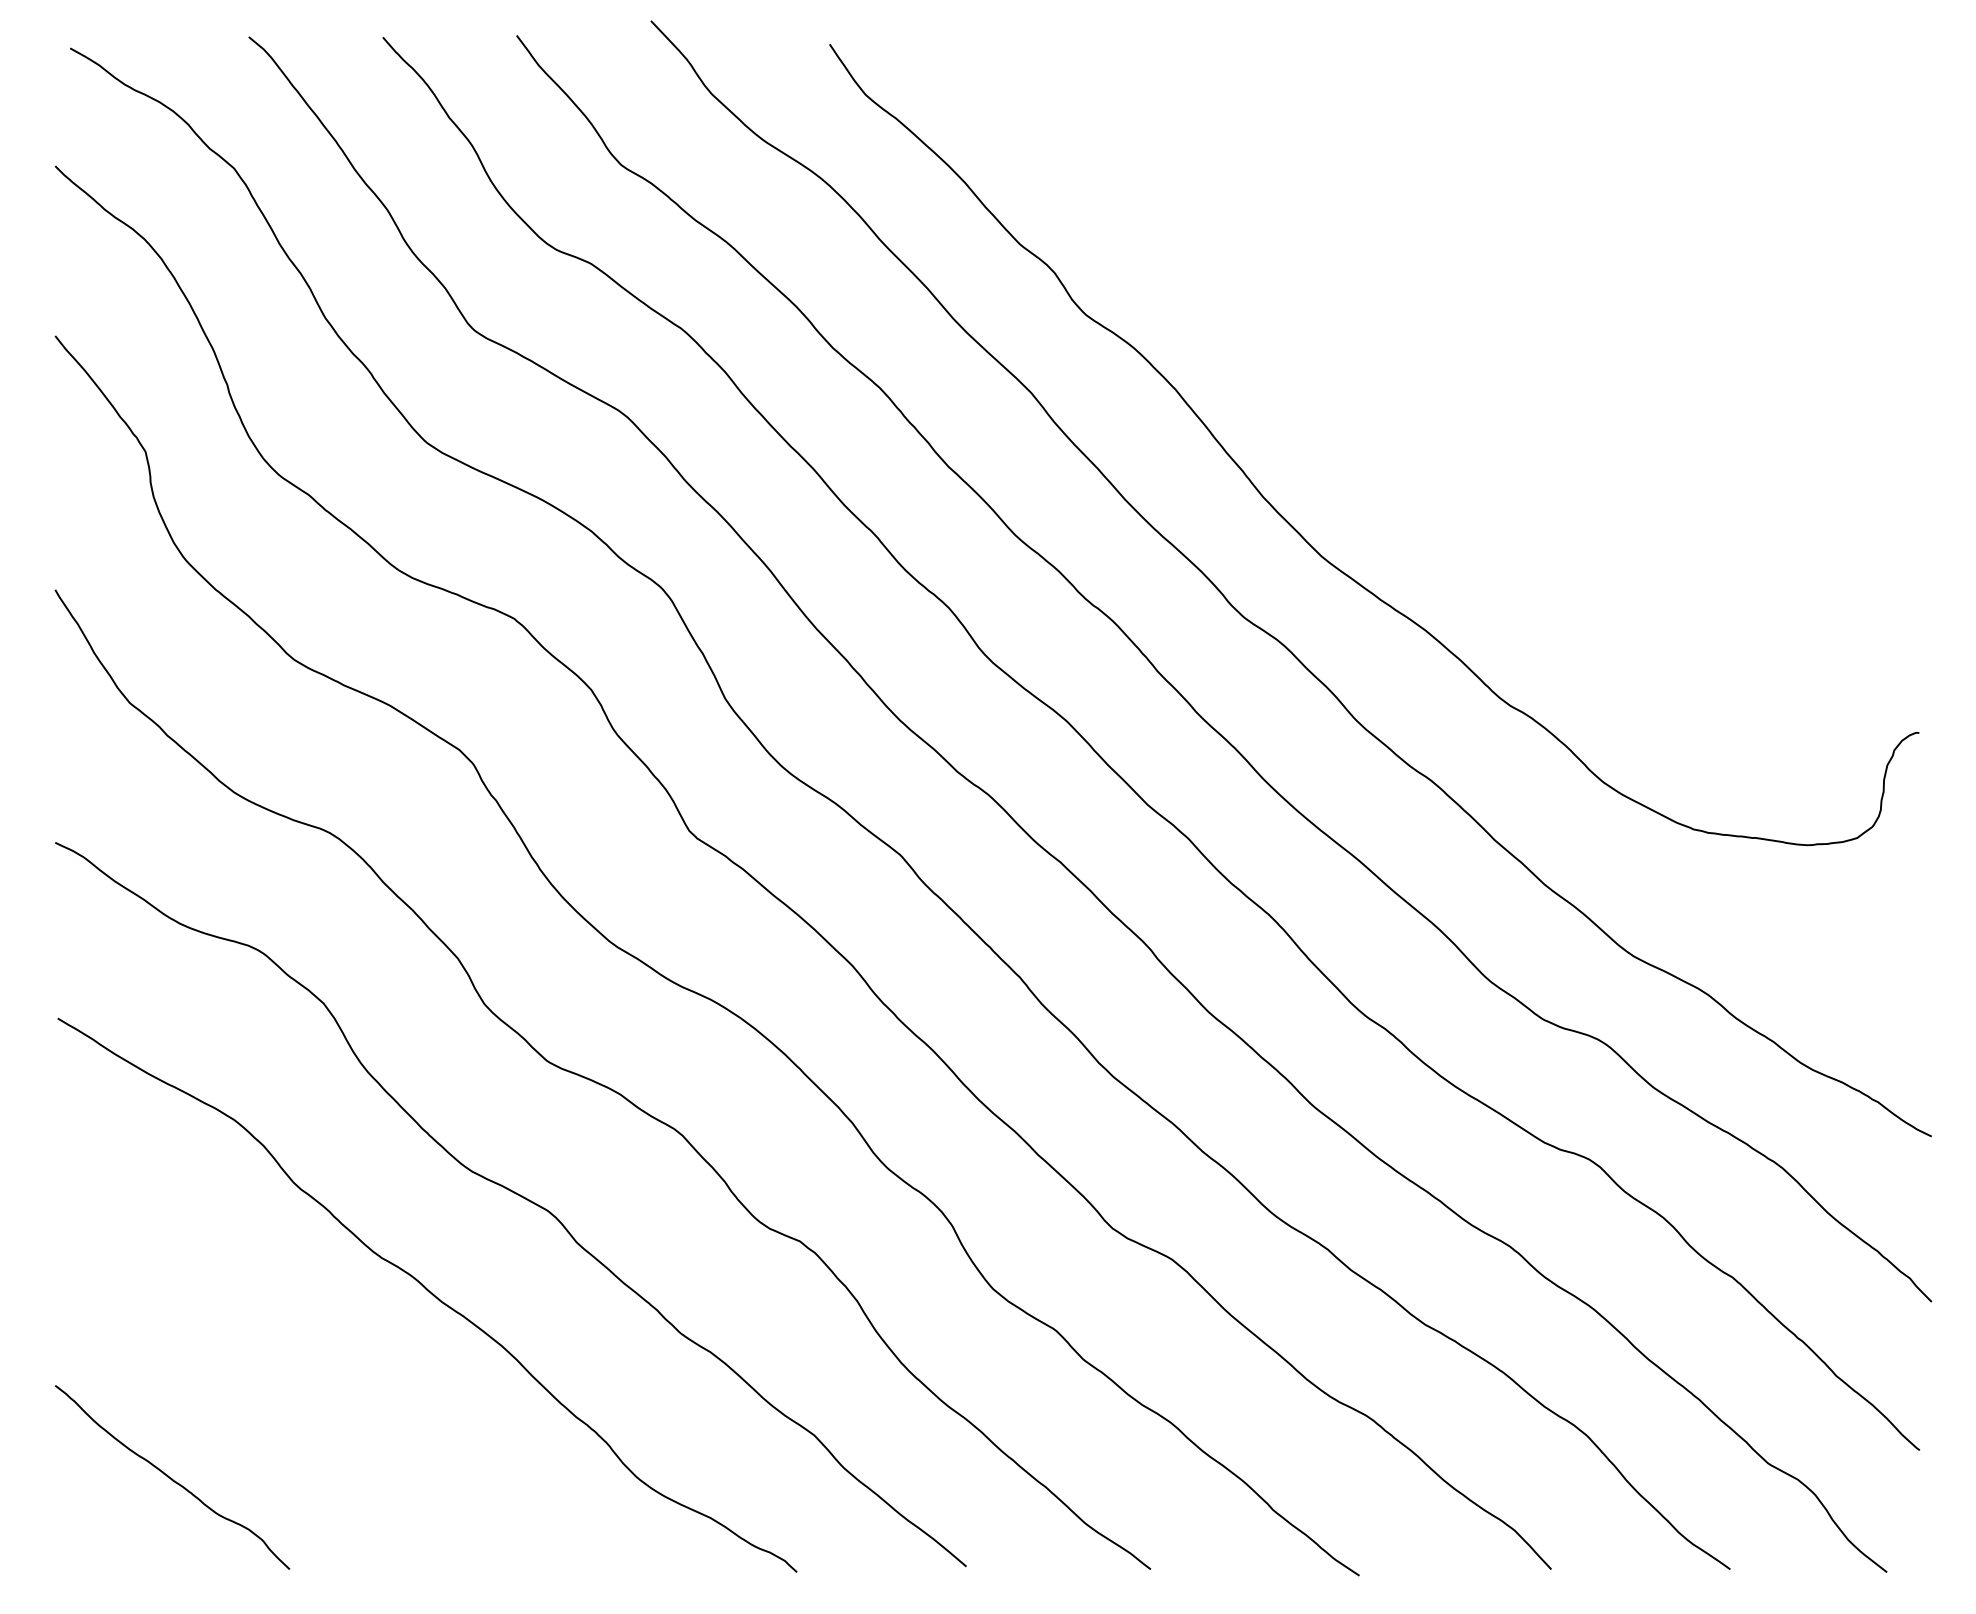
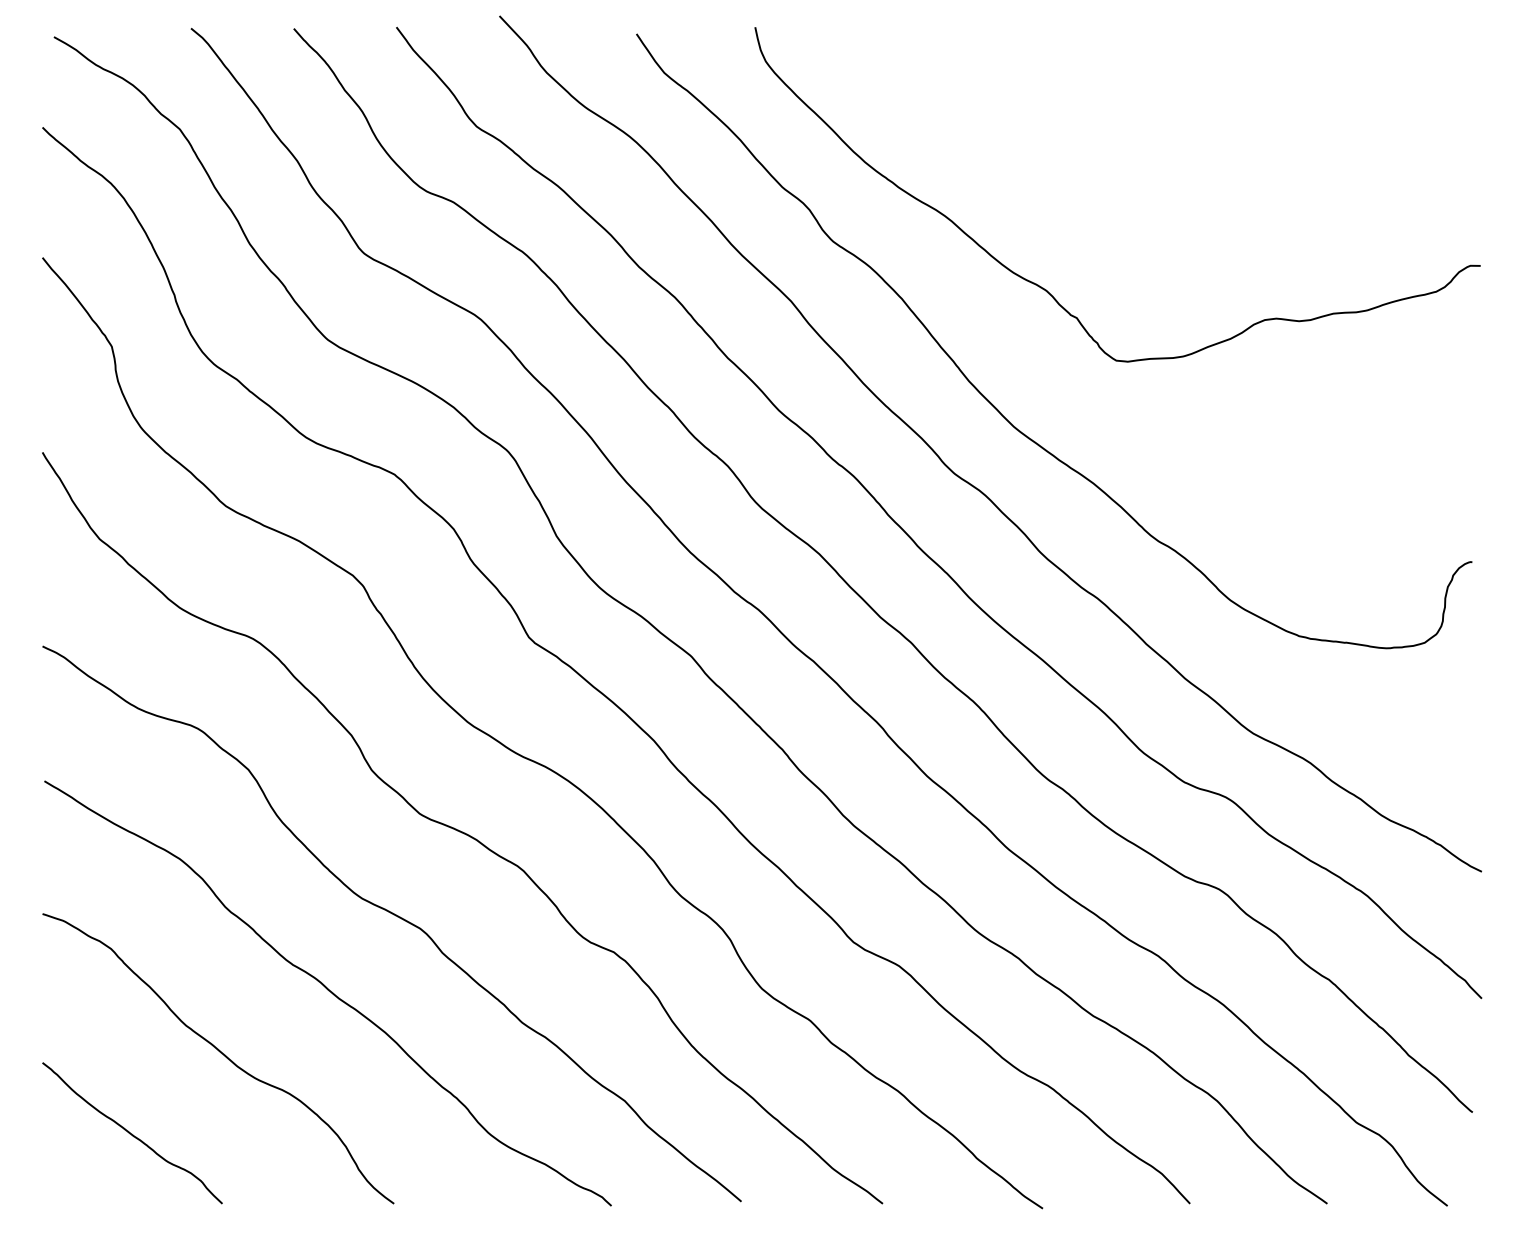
curve: (1364, 377) -> (1046, 289), added
curve: (287, 1373) -> (220, 1053), added

